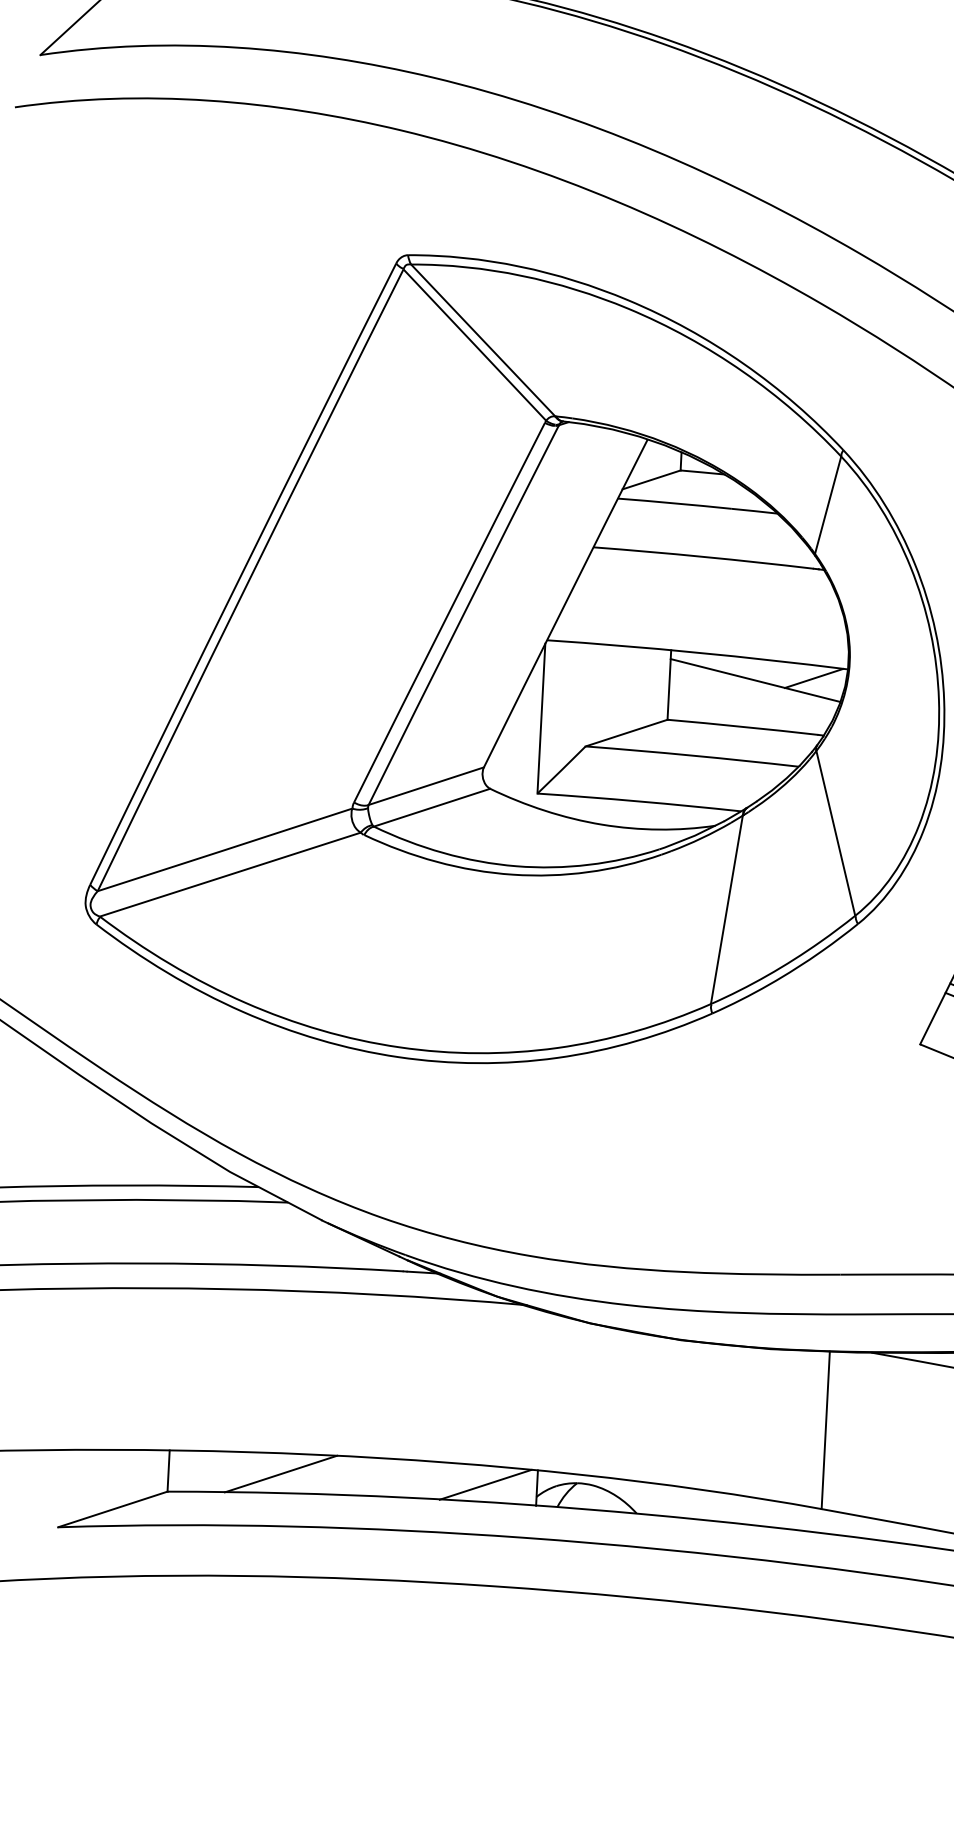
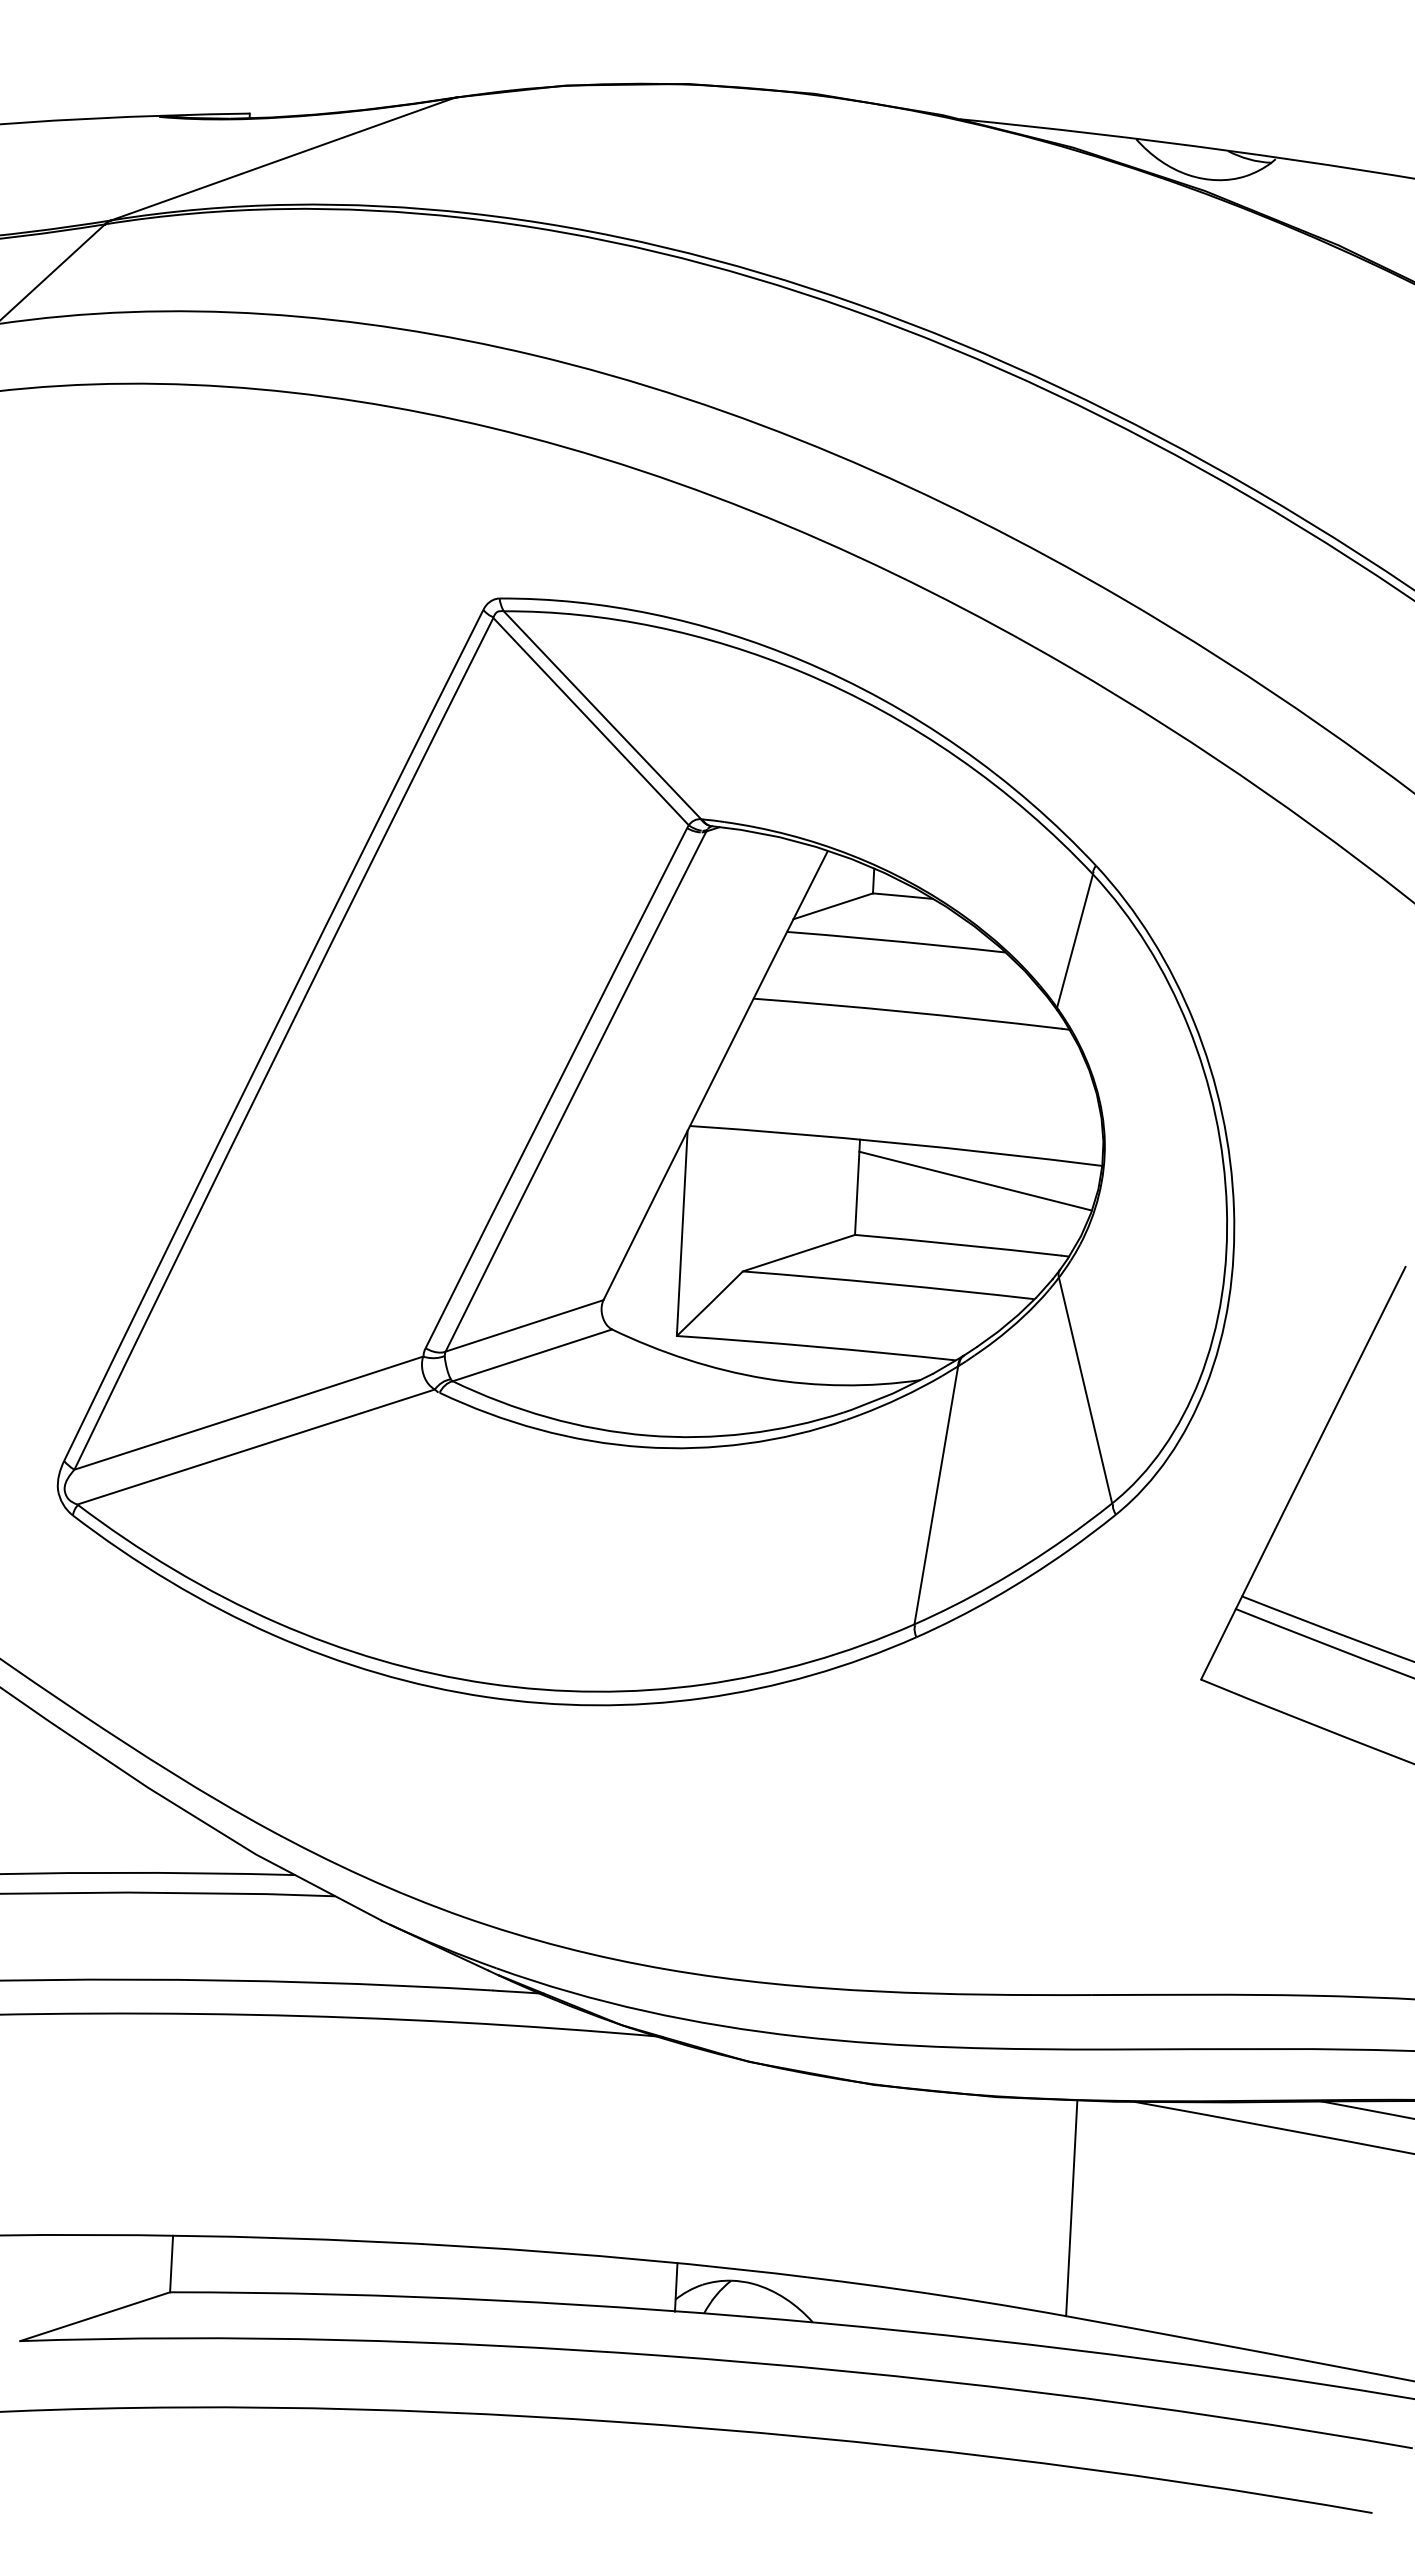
line: (813, 678) -> (1055, 1178), removed
line: (280, 1474) -> (325, 2268), removed
line: (485, 1484) -> (605, 2282), removed

